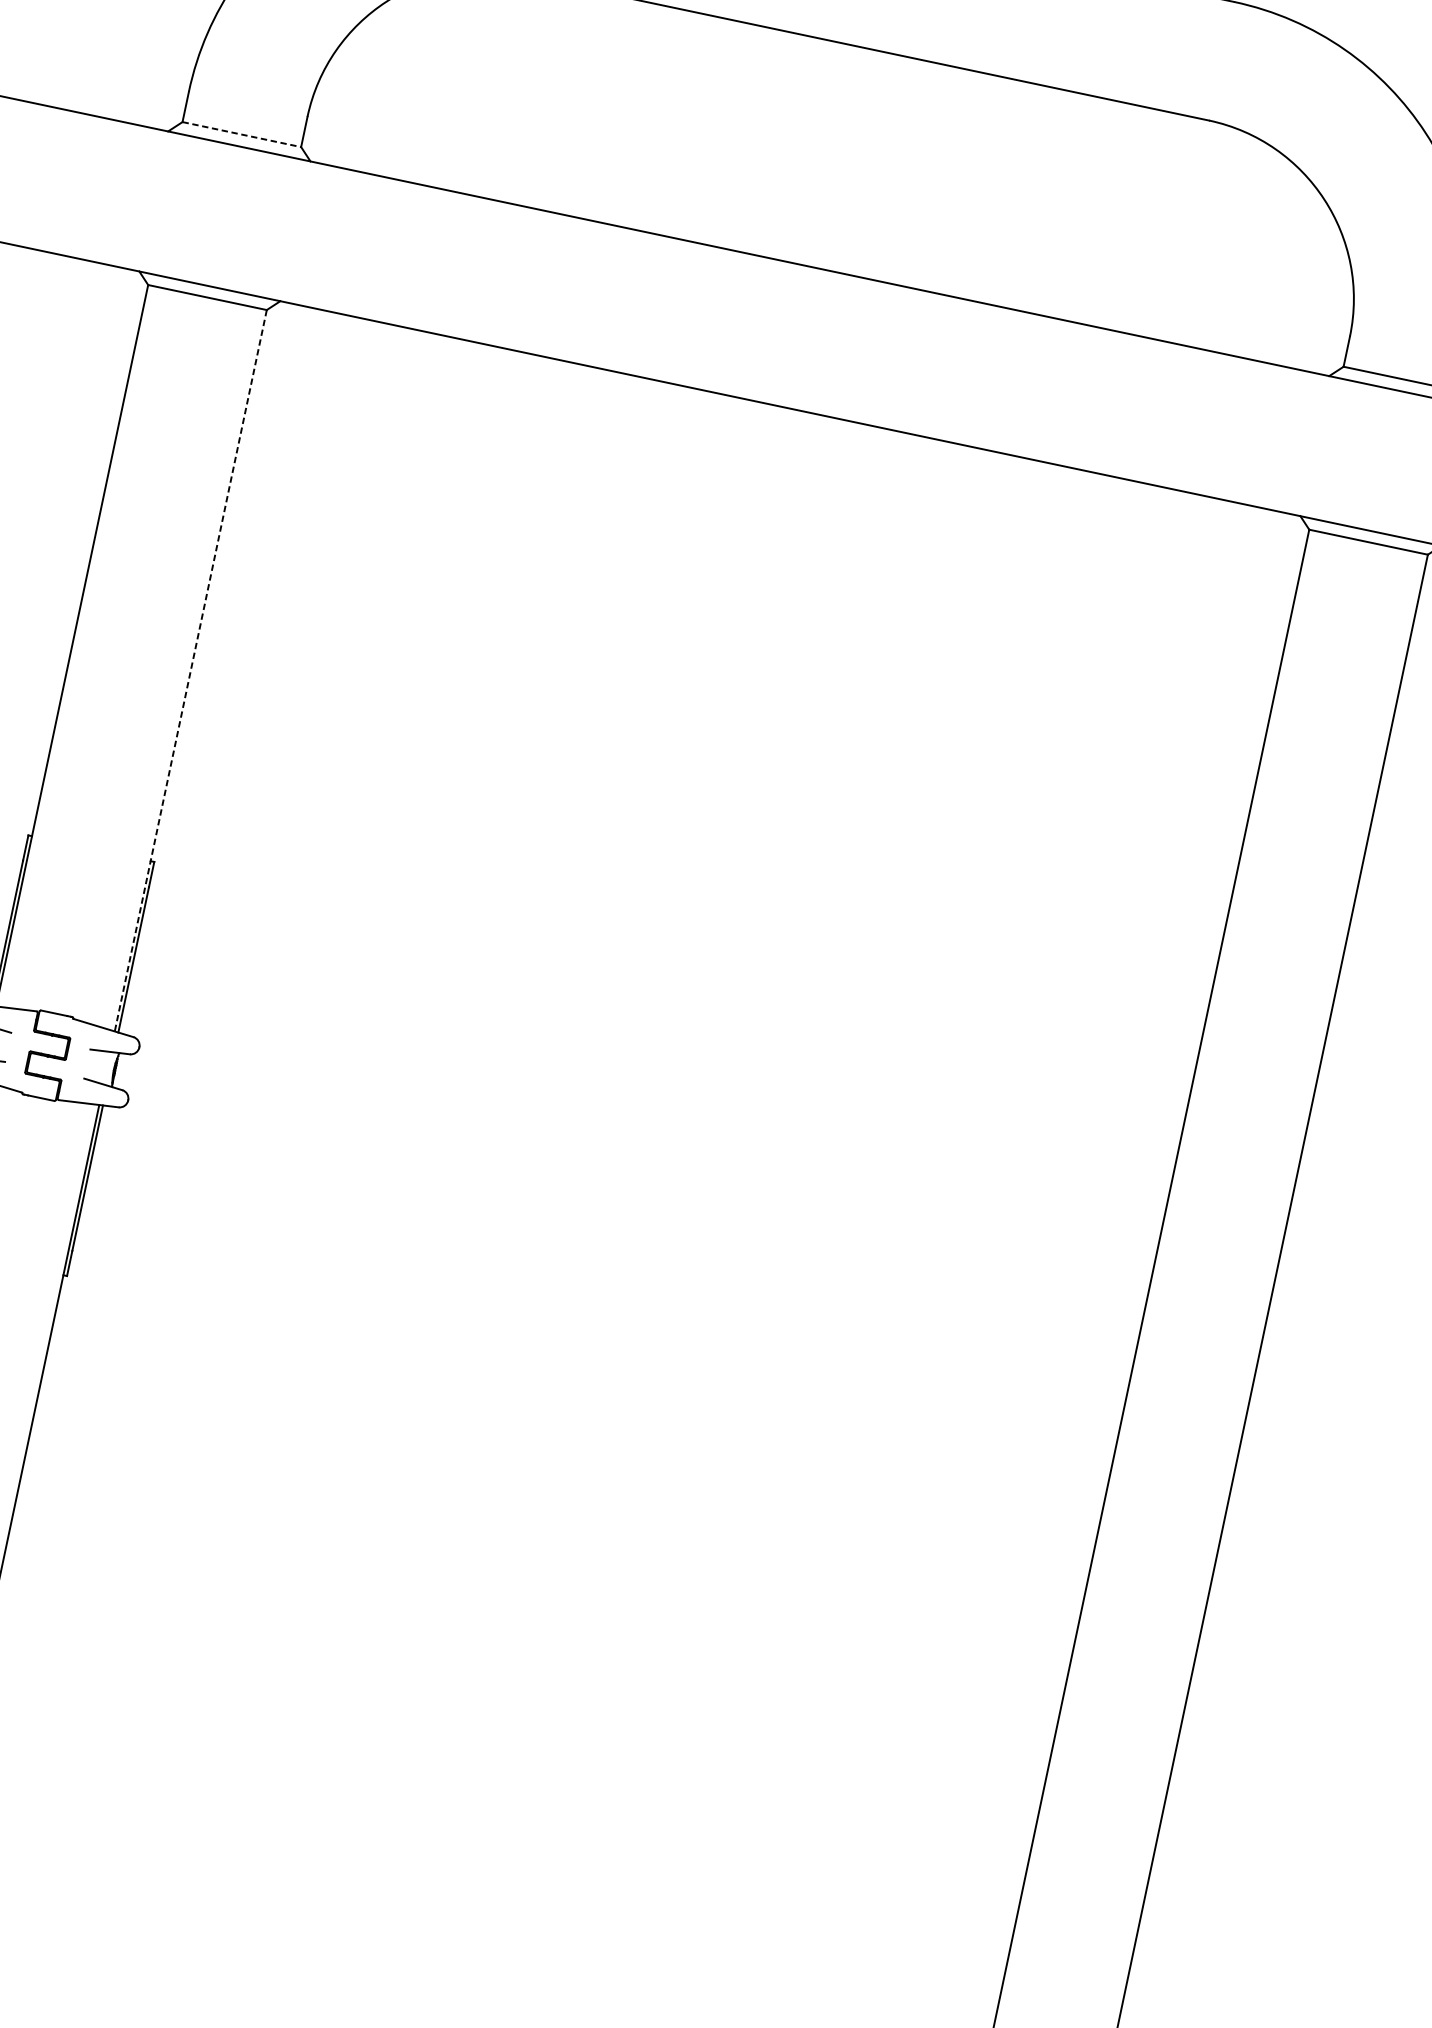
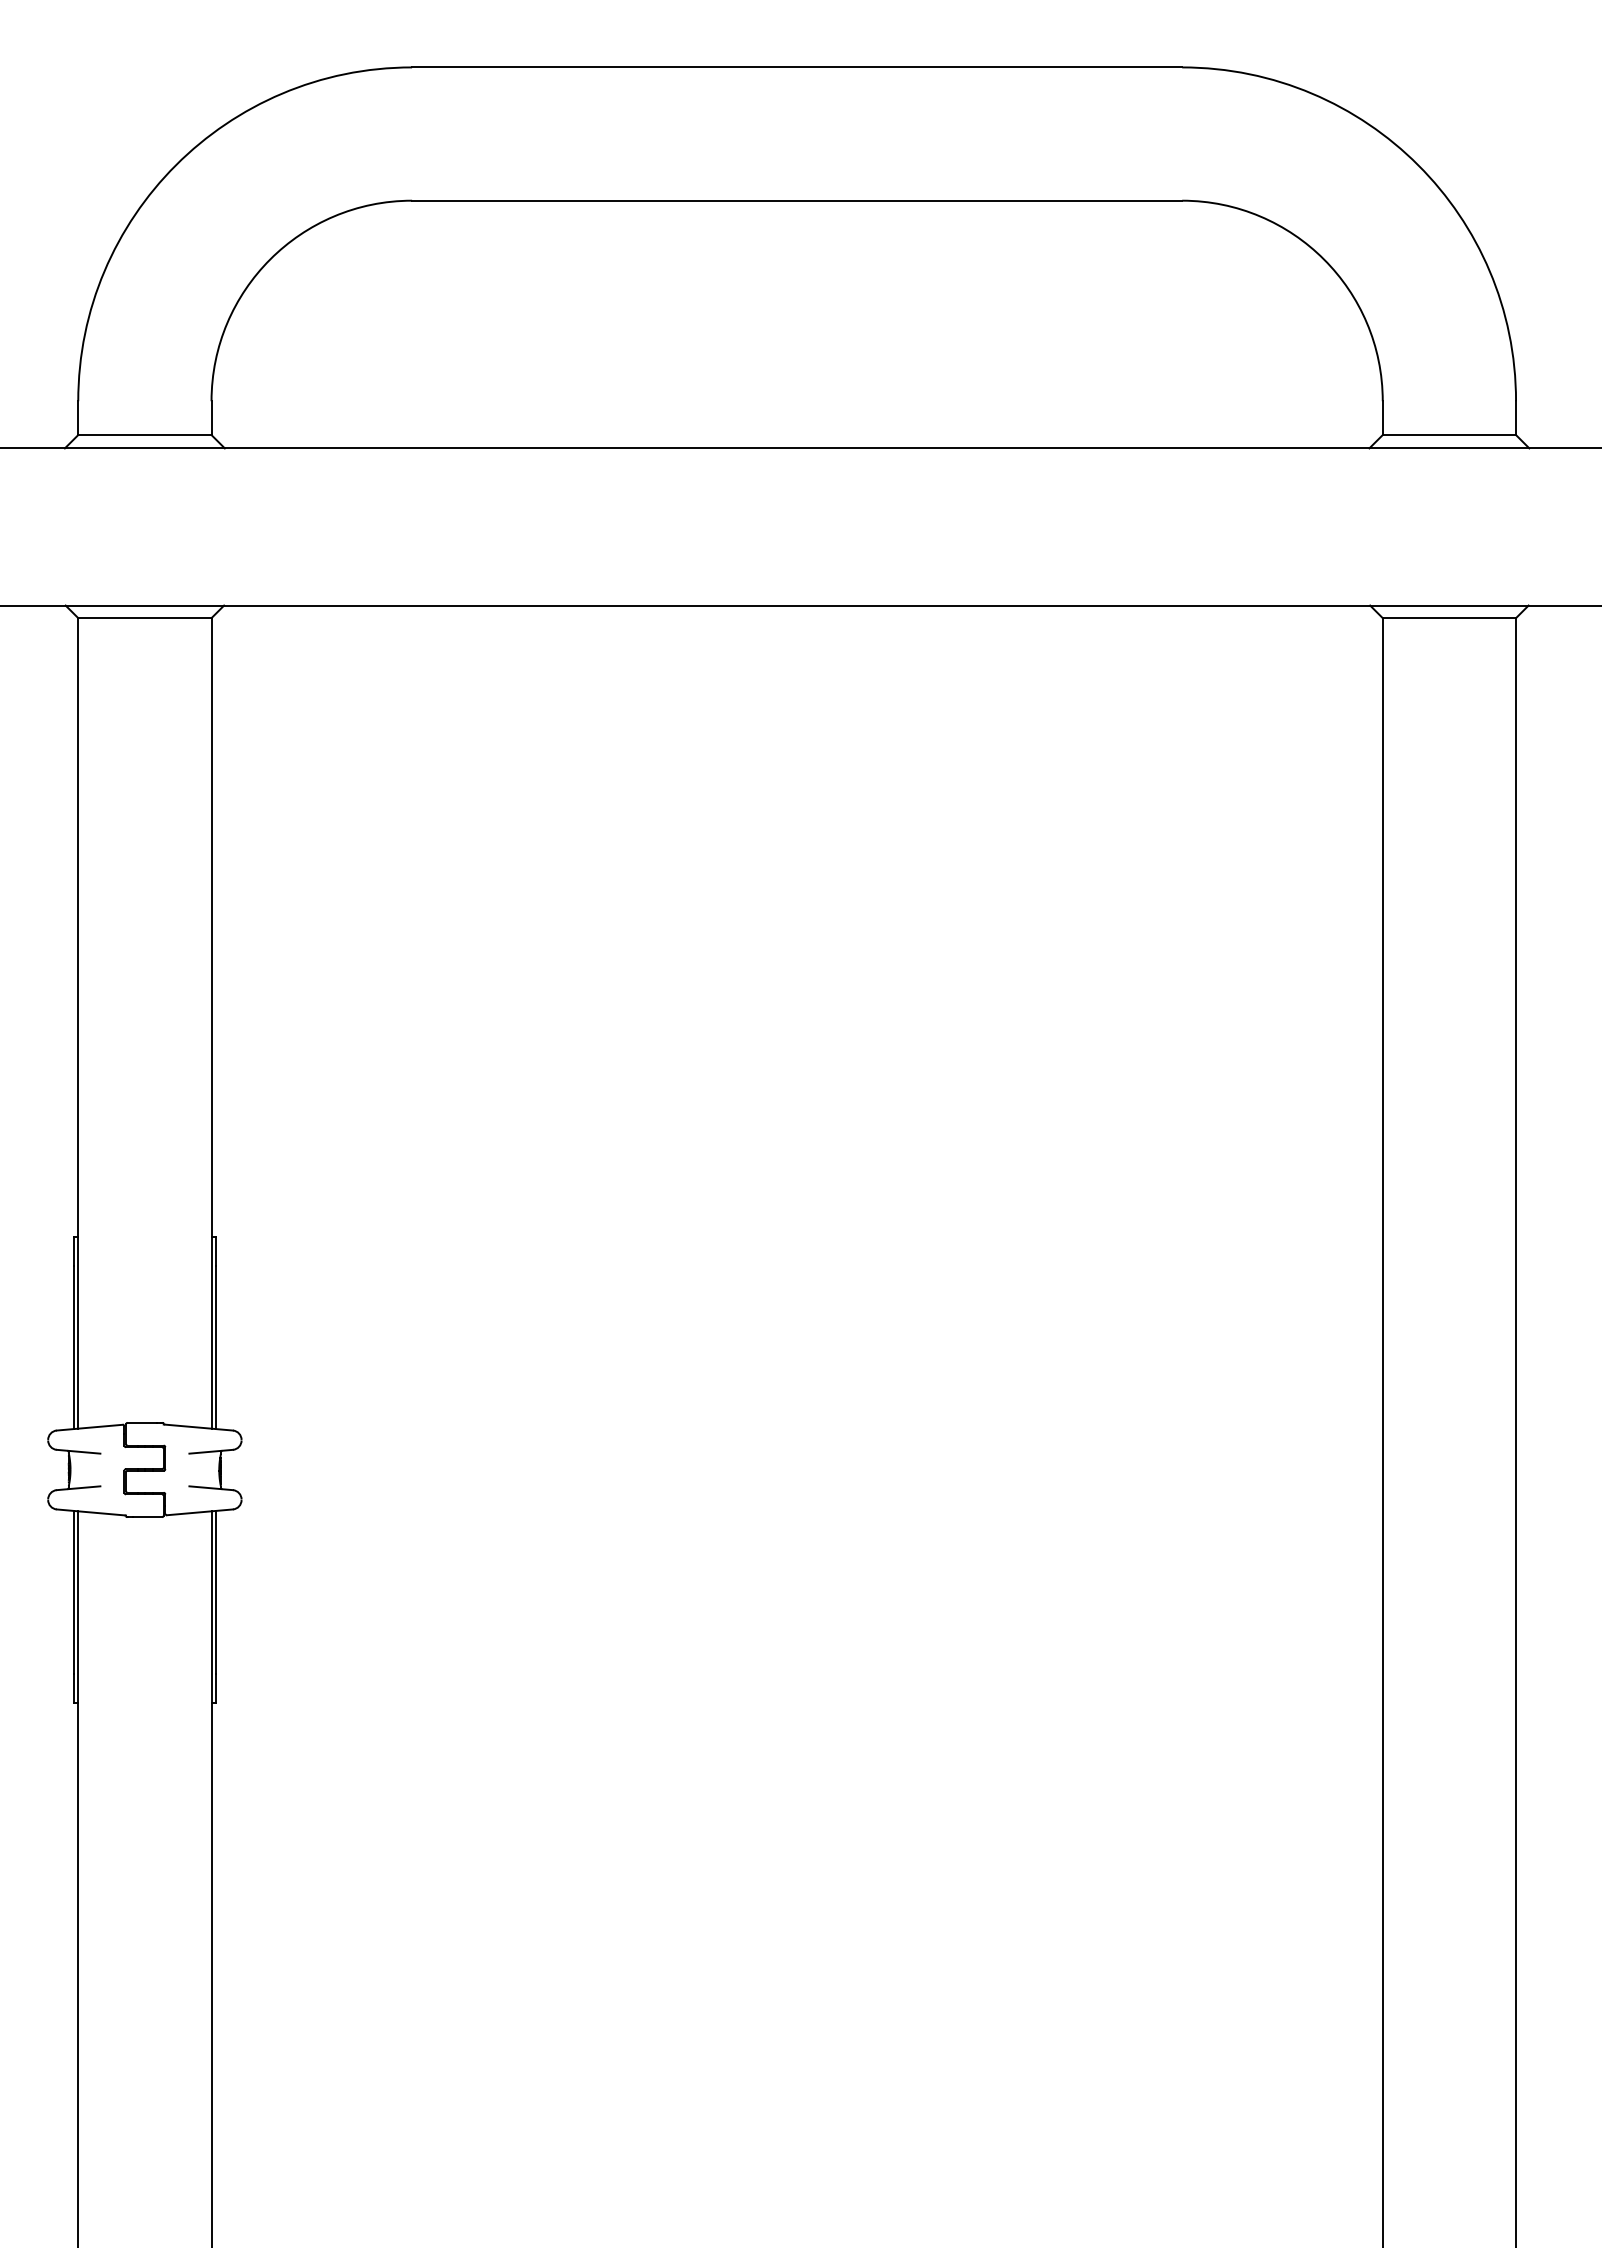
line: (241, 134) -> (144, 435), dashed -> solid
line: (190, 670) -> (211, 1023), dashed -> solid

